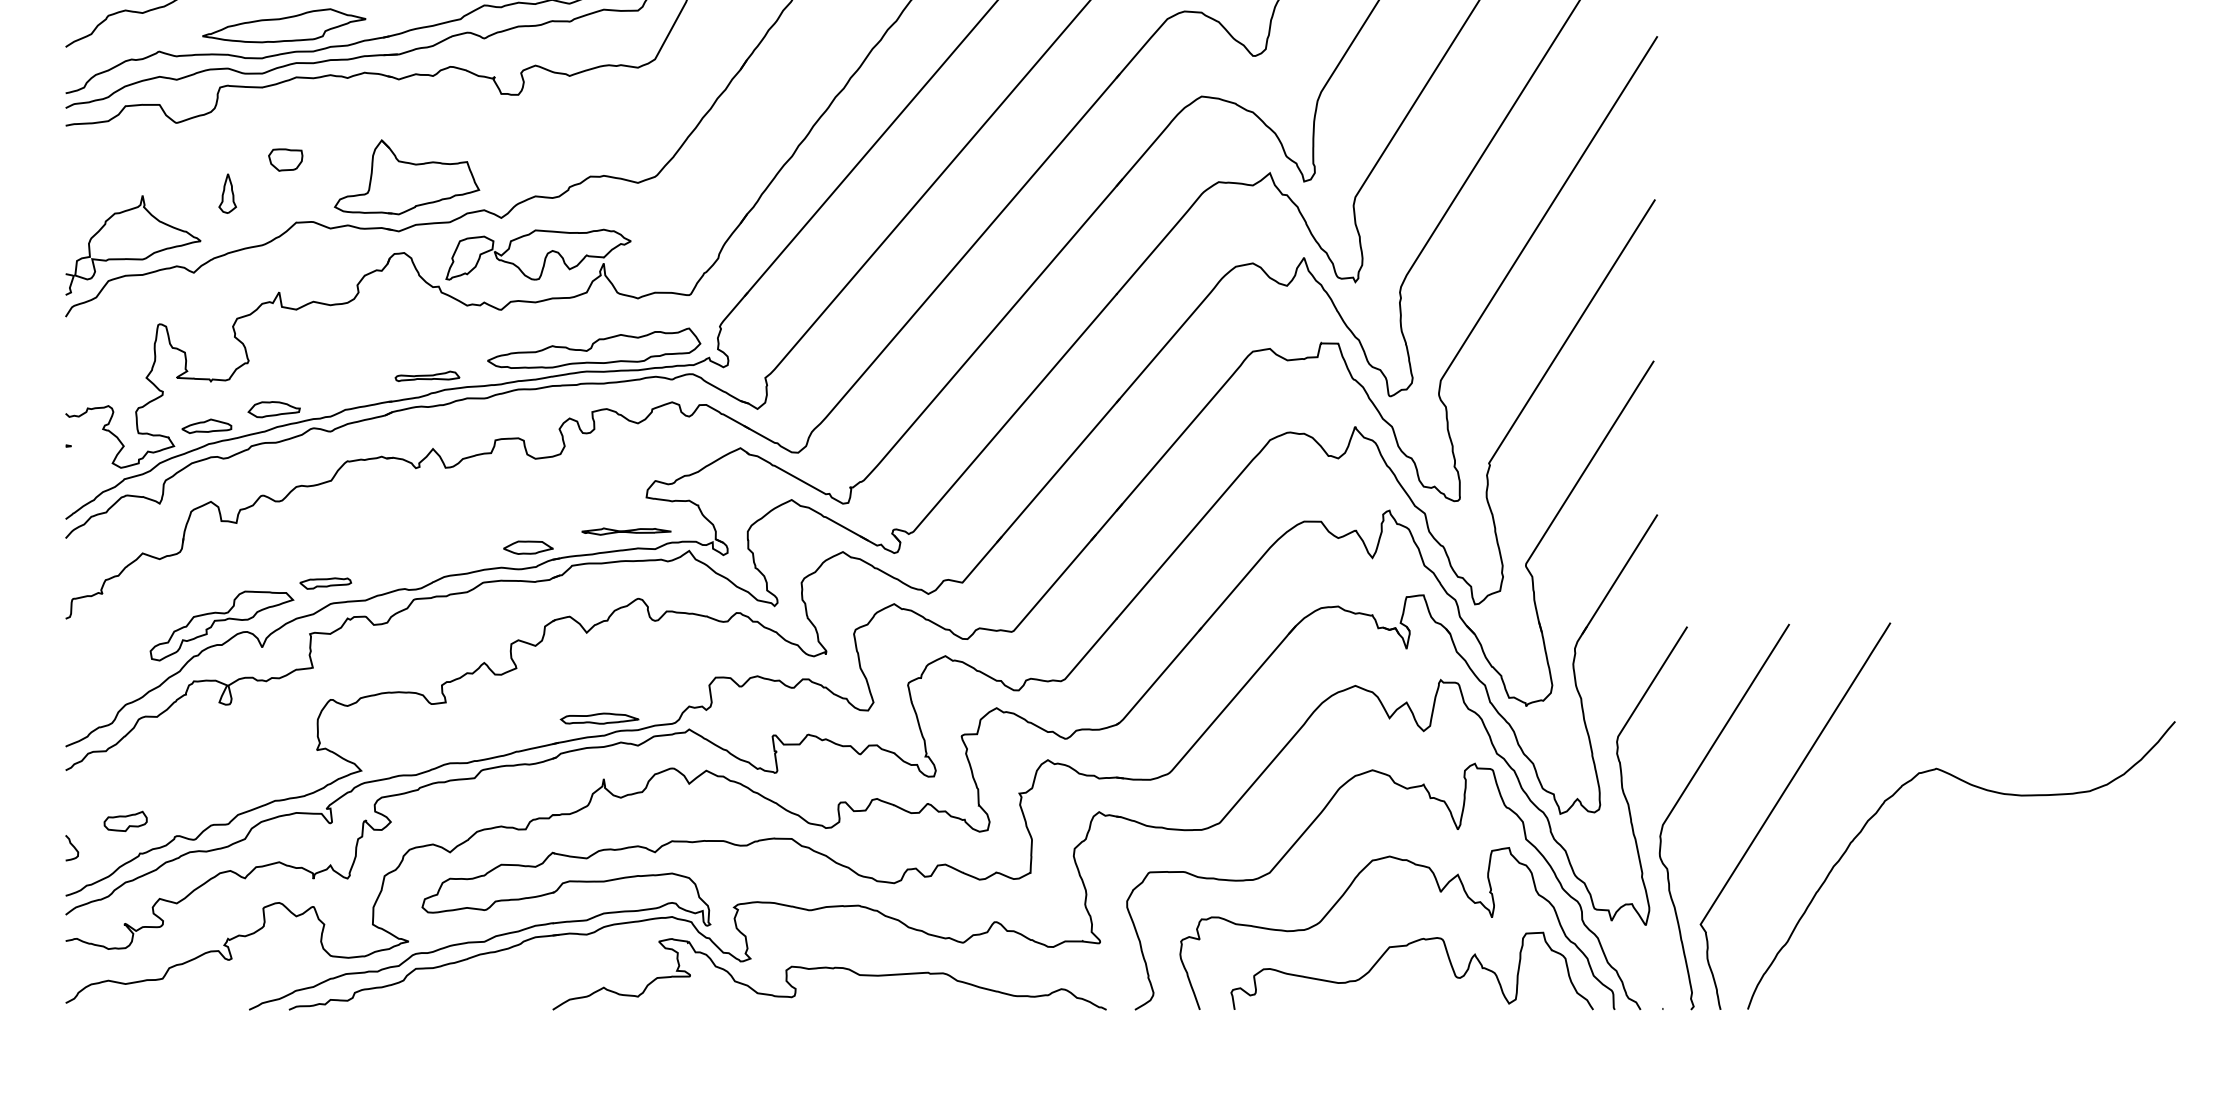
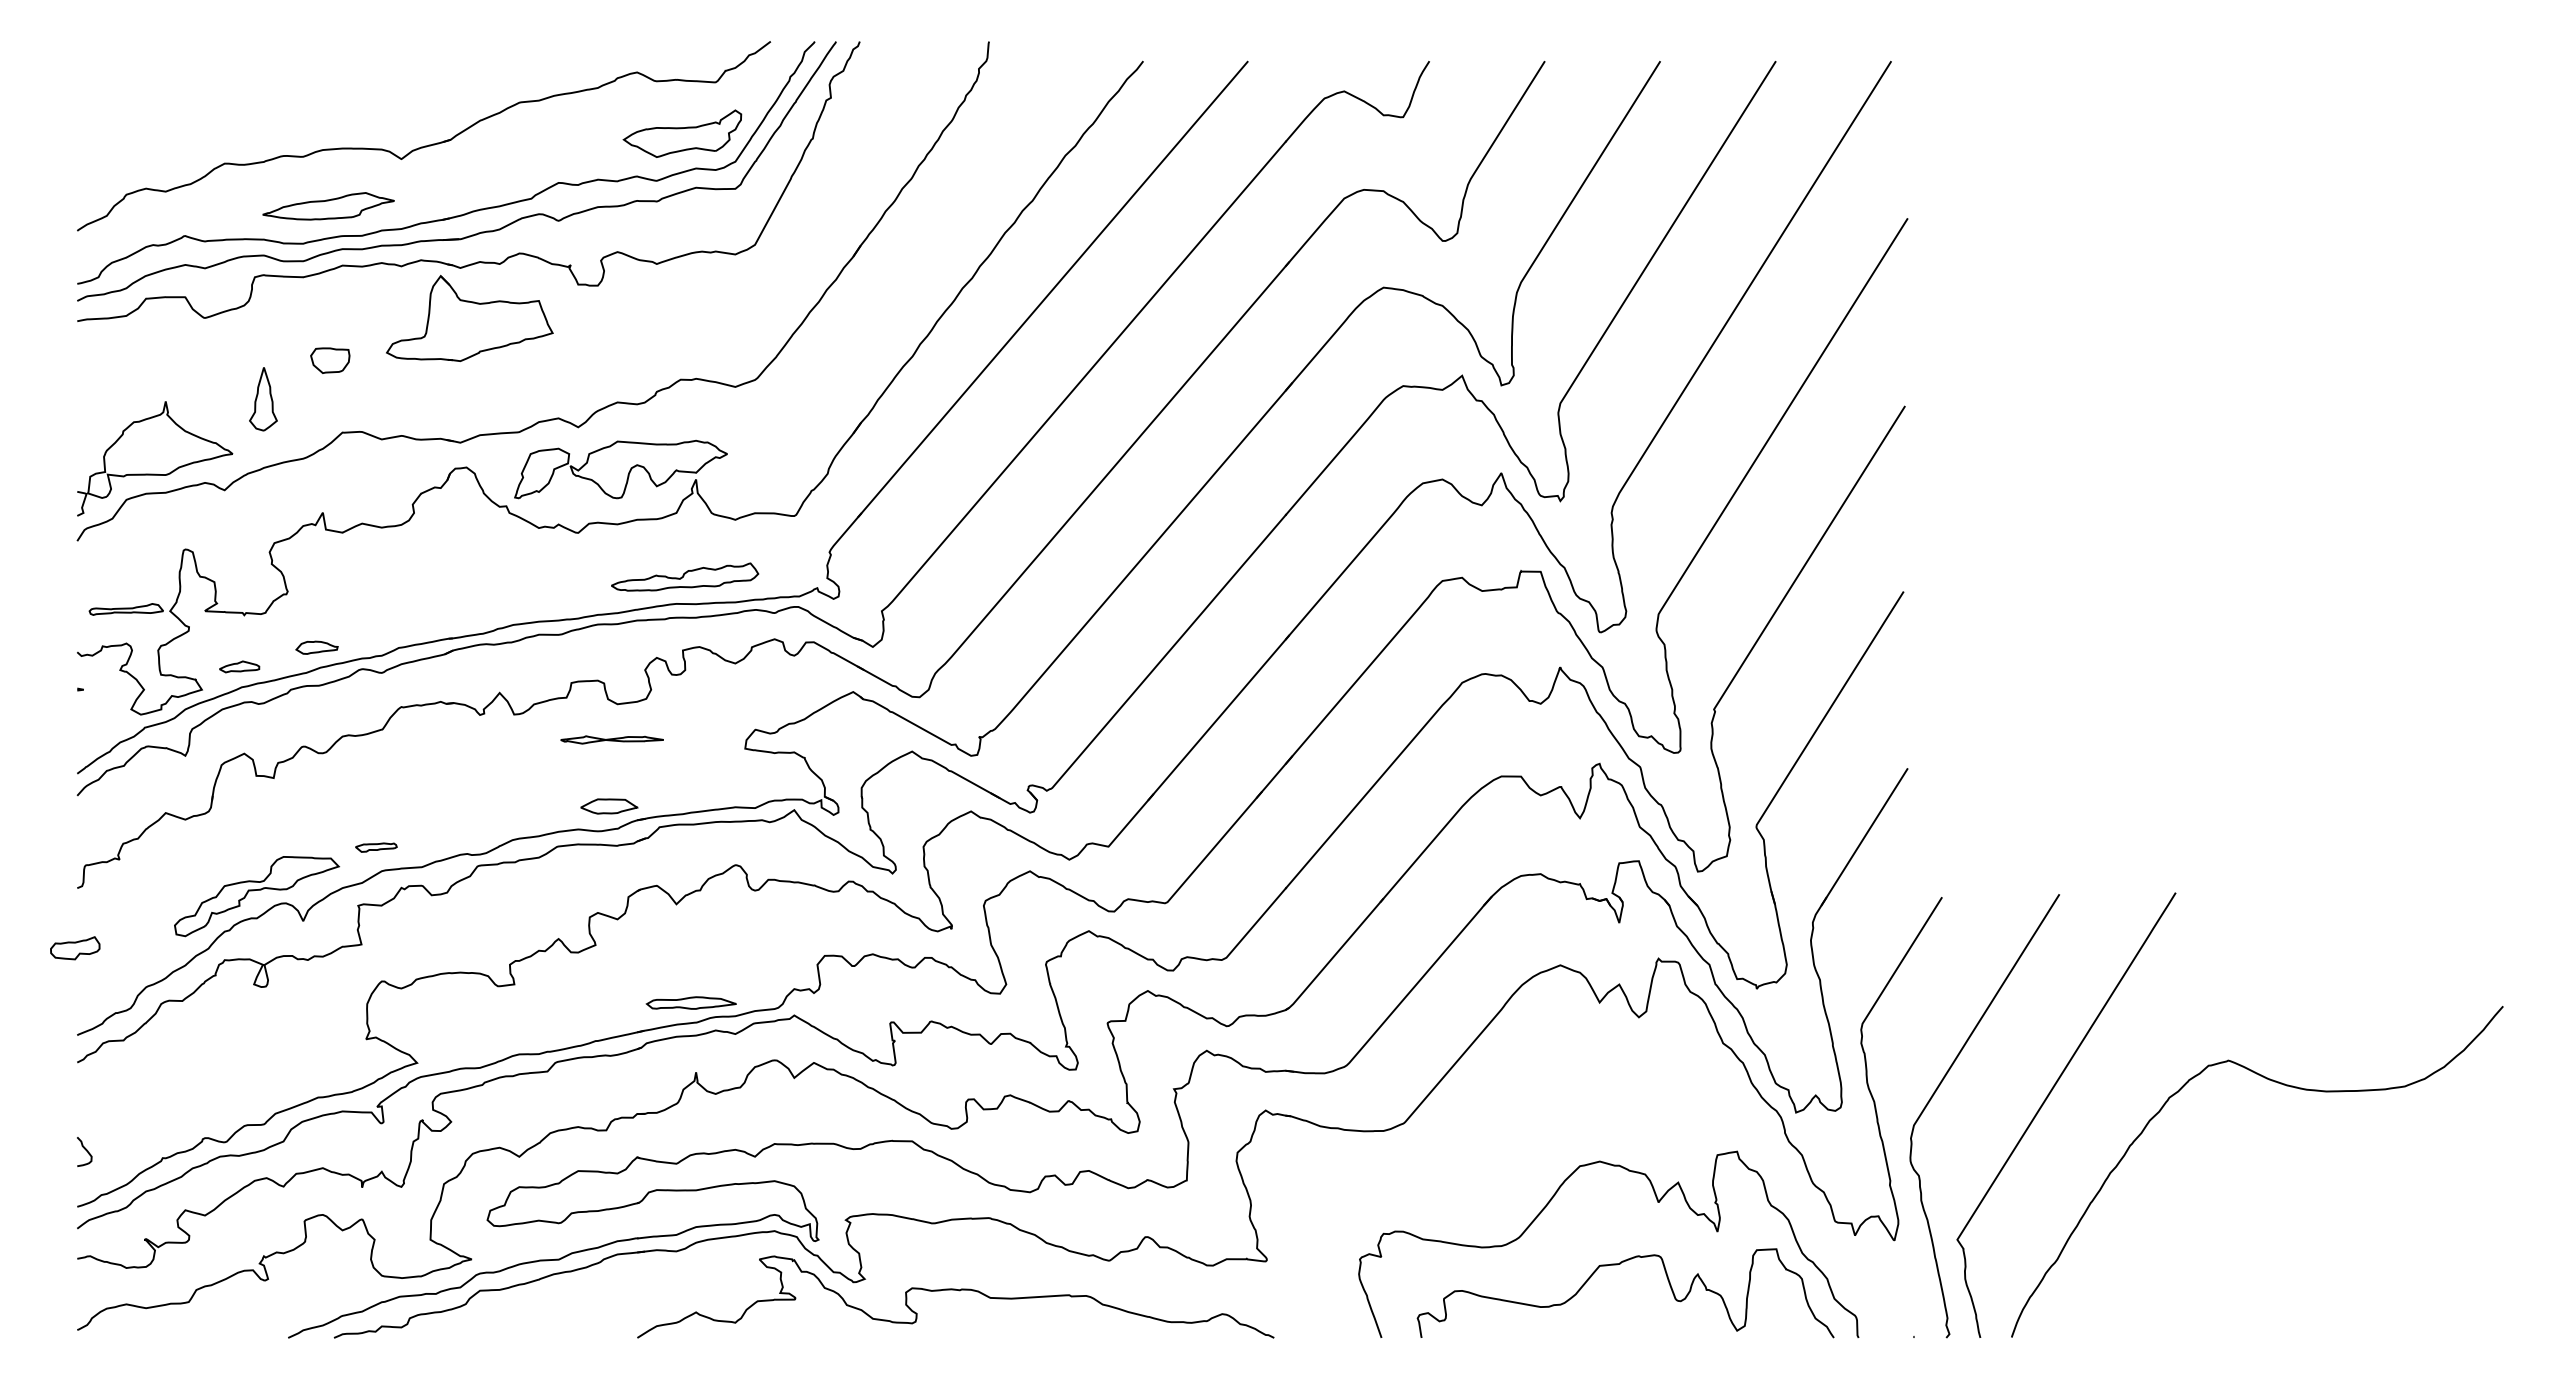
part: (284, 25) -> (328, 206), size x0.7
part: (406, 177) -> (469, 318), moved
part: (227, 193) -> (263, 399), size x1.4
part: (593, 347) -> (684, 576), size x0.6
part: (426, 376) -> (125, 609), moved
part: (273, 409) -> (316, 647), size x0.7
part: (206, 426) -> (239, 666), size x0.7
part: (625, 531) -> (611, 739), moved
part: (325, 583) -> (376, 847), size x0.7
part: (125, 821) -> (75, 948), moved
curve: (1456, 828) -> (1676, 1129), removed

